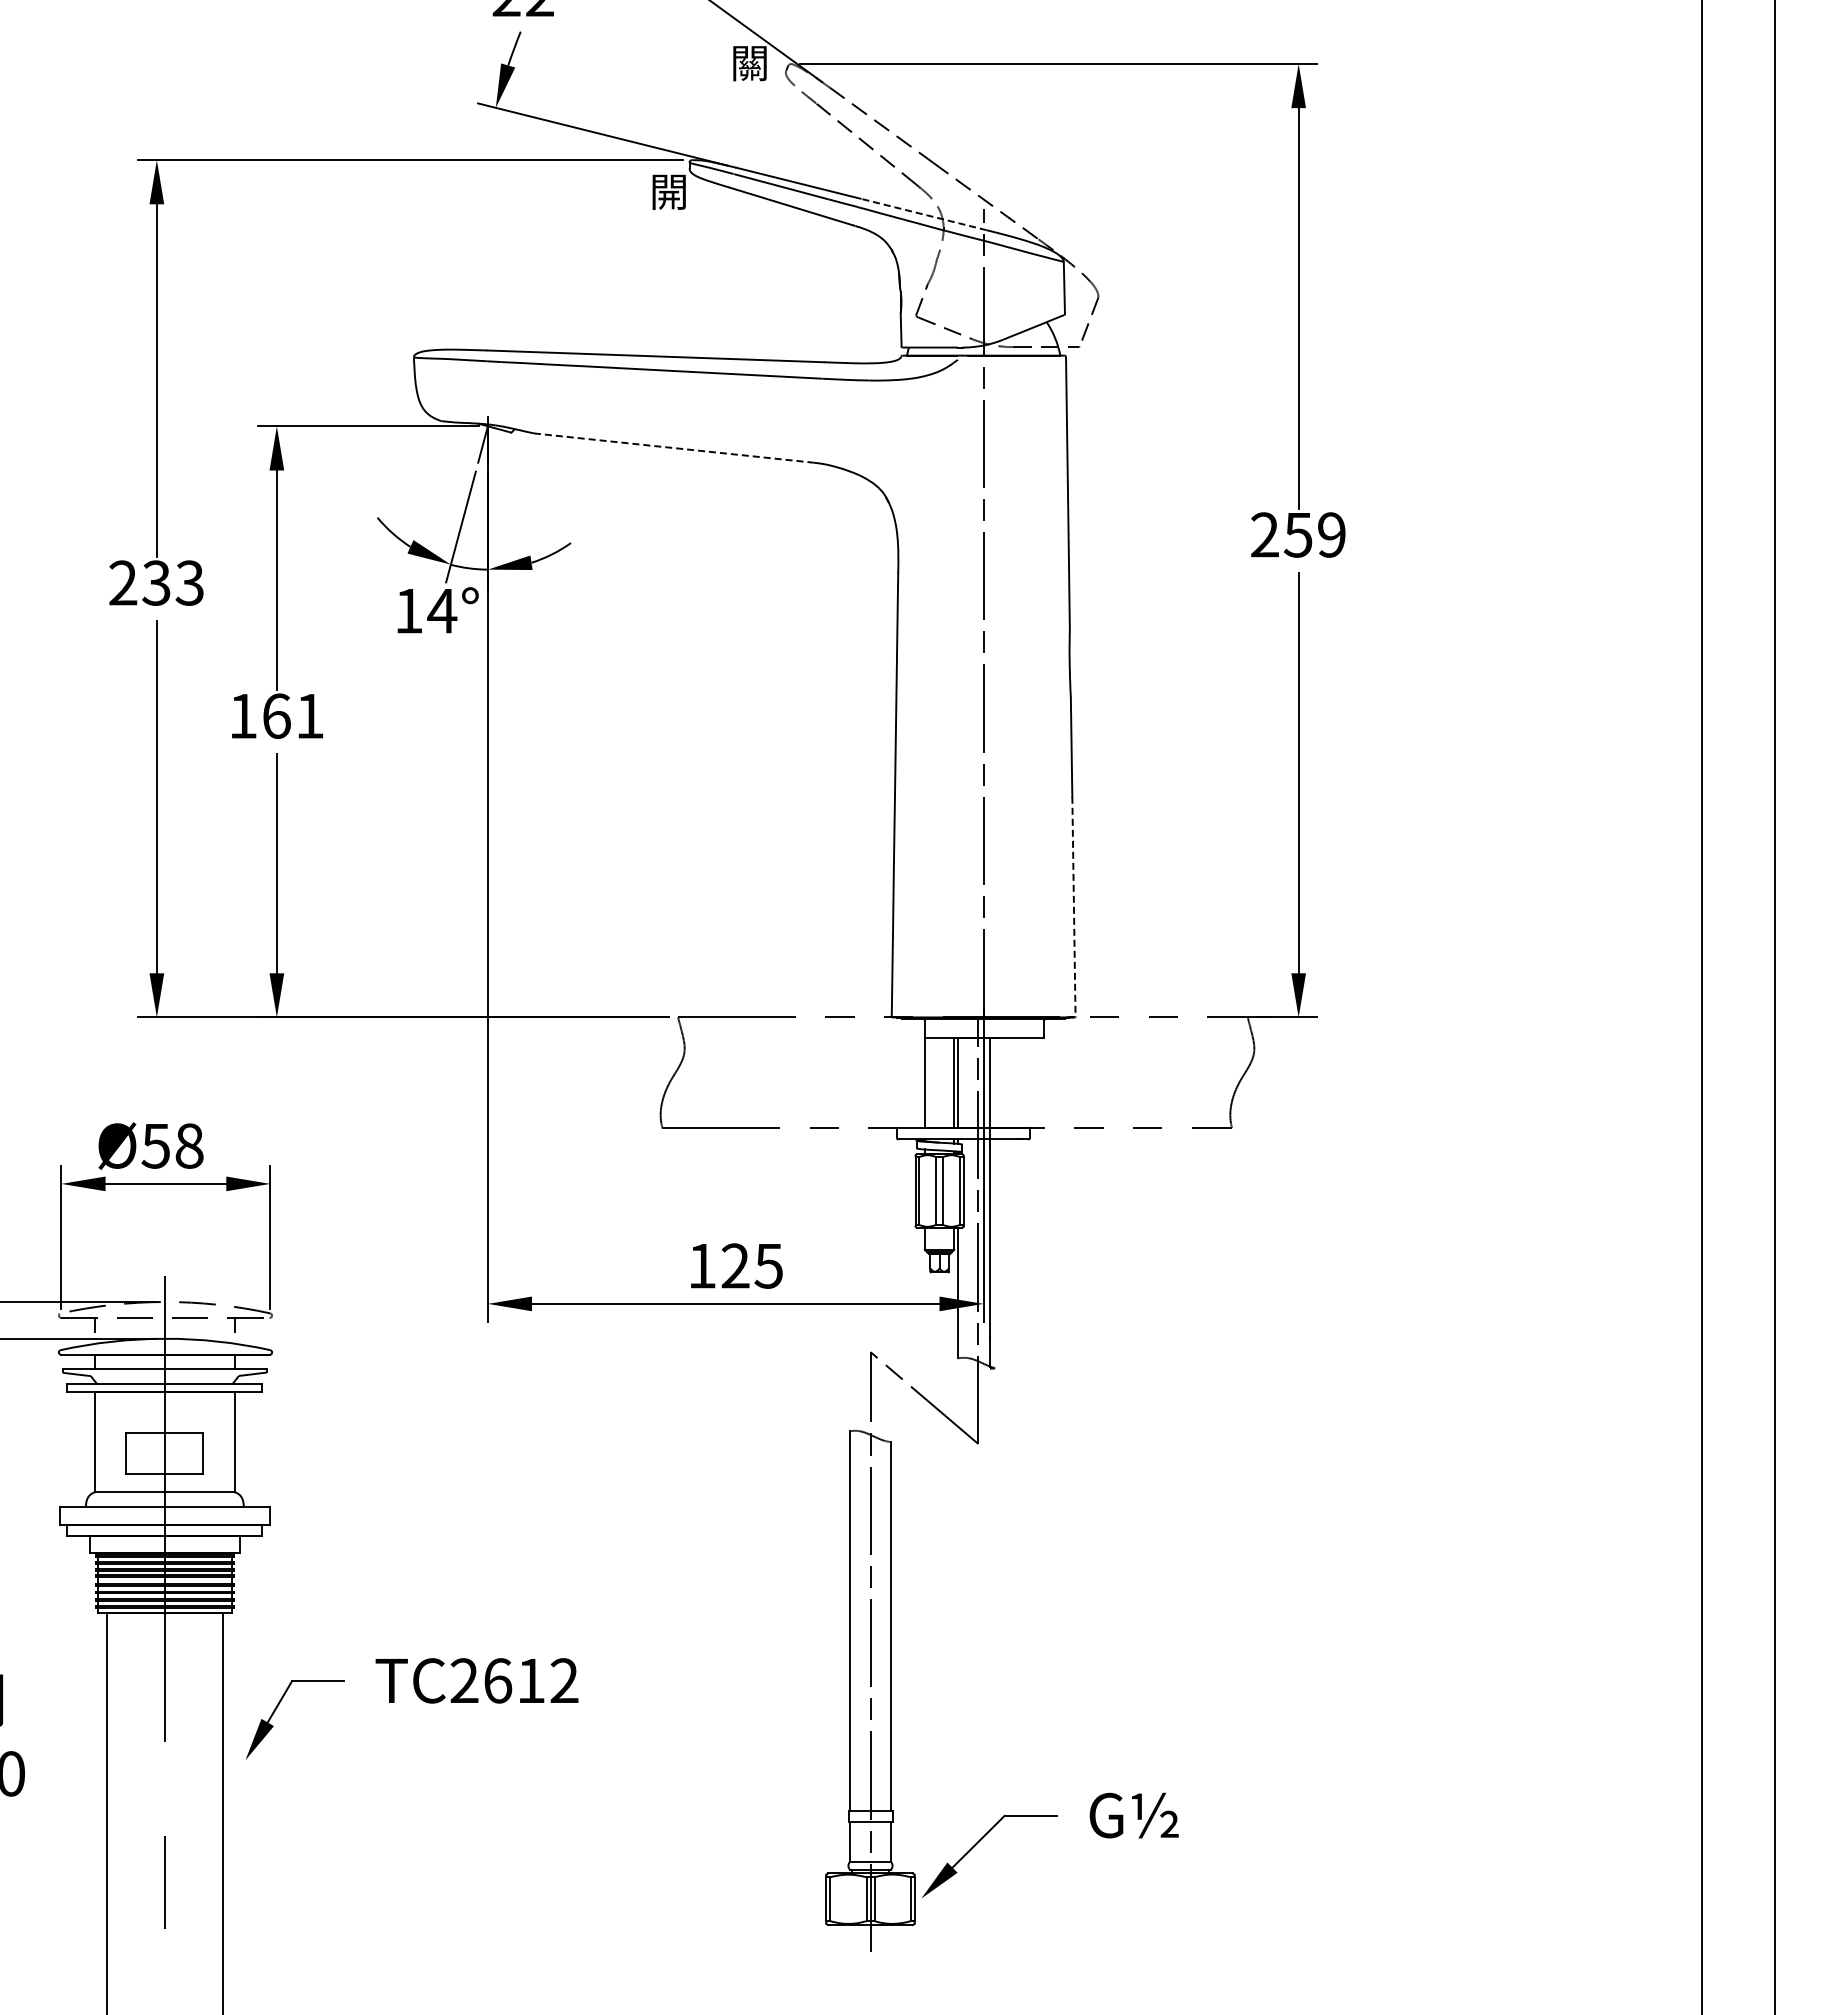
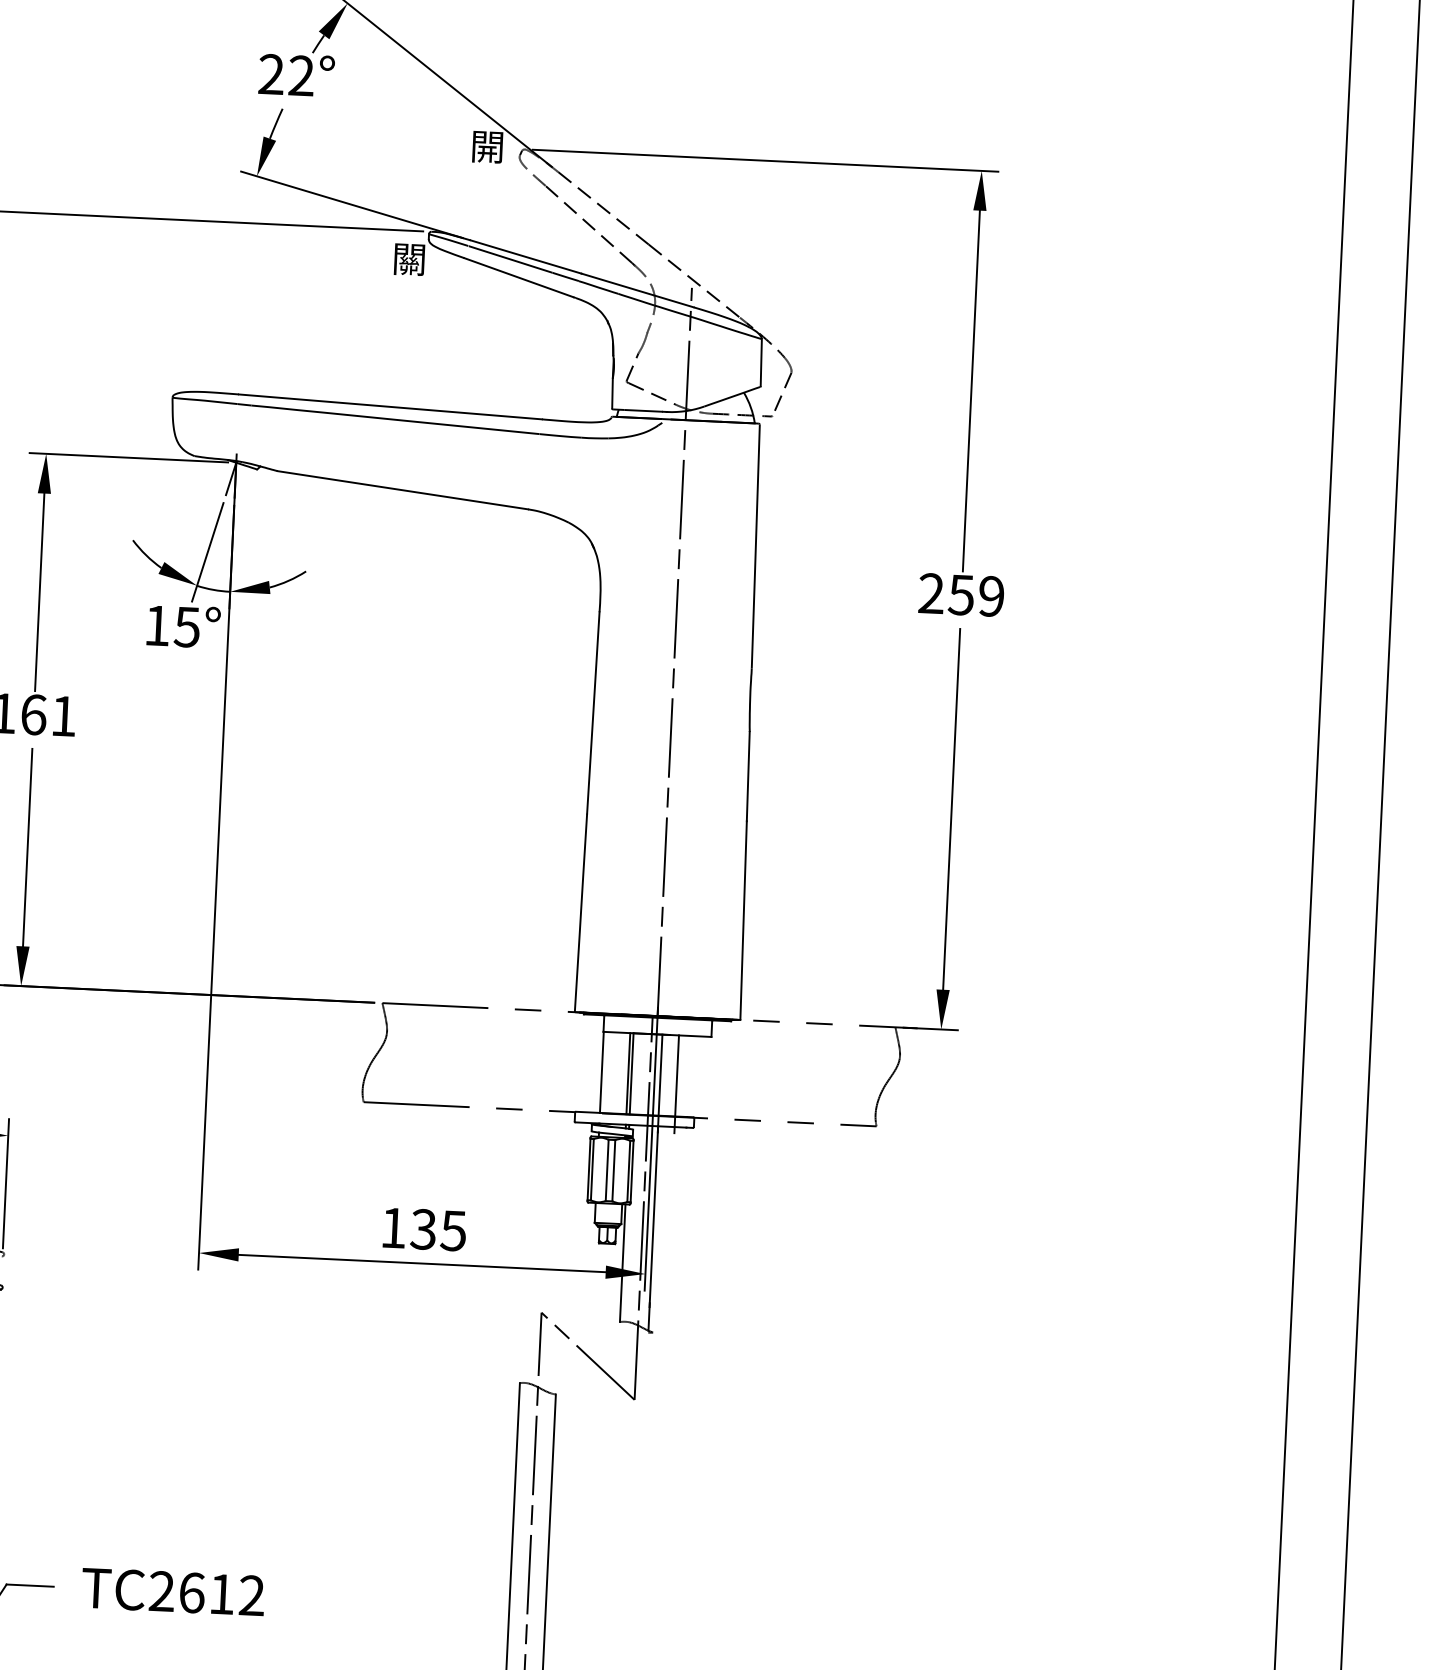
text: (751, 63) -> (489, 147), 關 -> 開
text: (670, 192) -> (410, 259), 開 -> 關
line: (923, 214) -> (637, 290), dashed -> solid
line: (673, 448) -> (402, 490), dashed -> solid
text: (442, 611) -> (187, 627), 14° -> 15°
line: (1073, 907) -> (743, 920), dashed -> solid
line: (1008, 1091) -> (676, 1083), added
text: (735, 1265) -> (423, 1228), 125 -> 135

